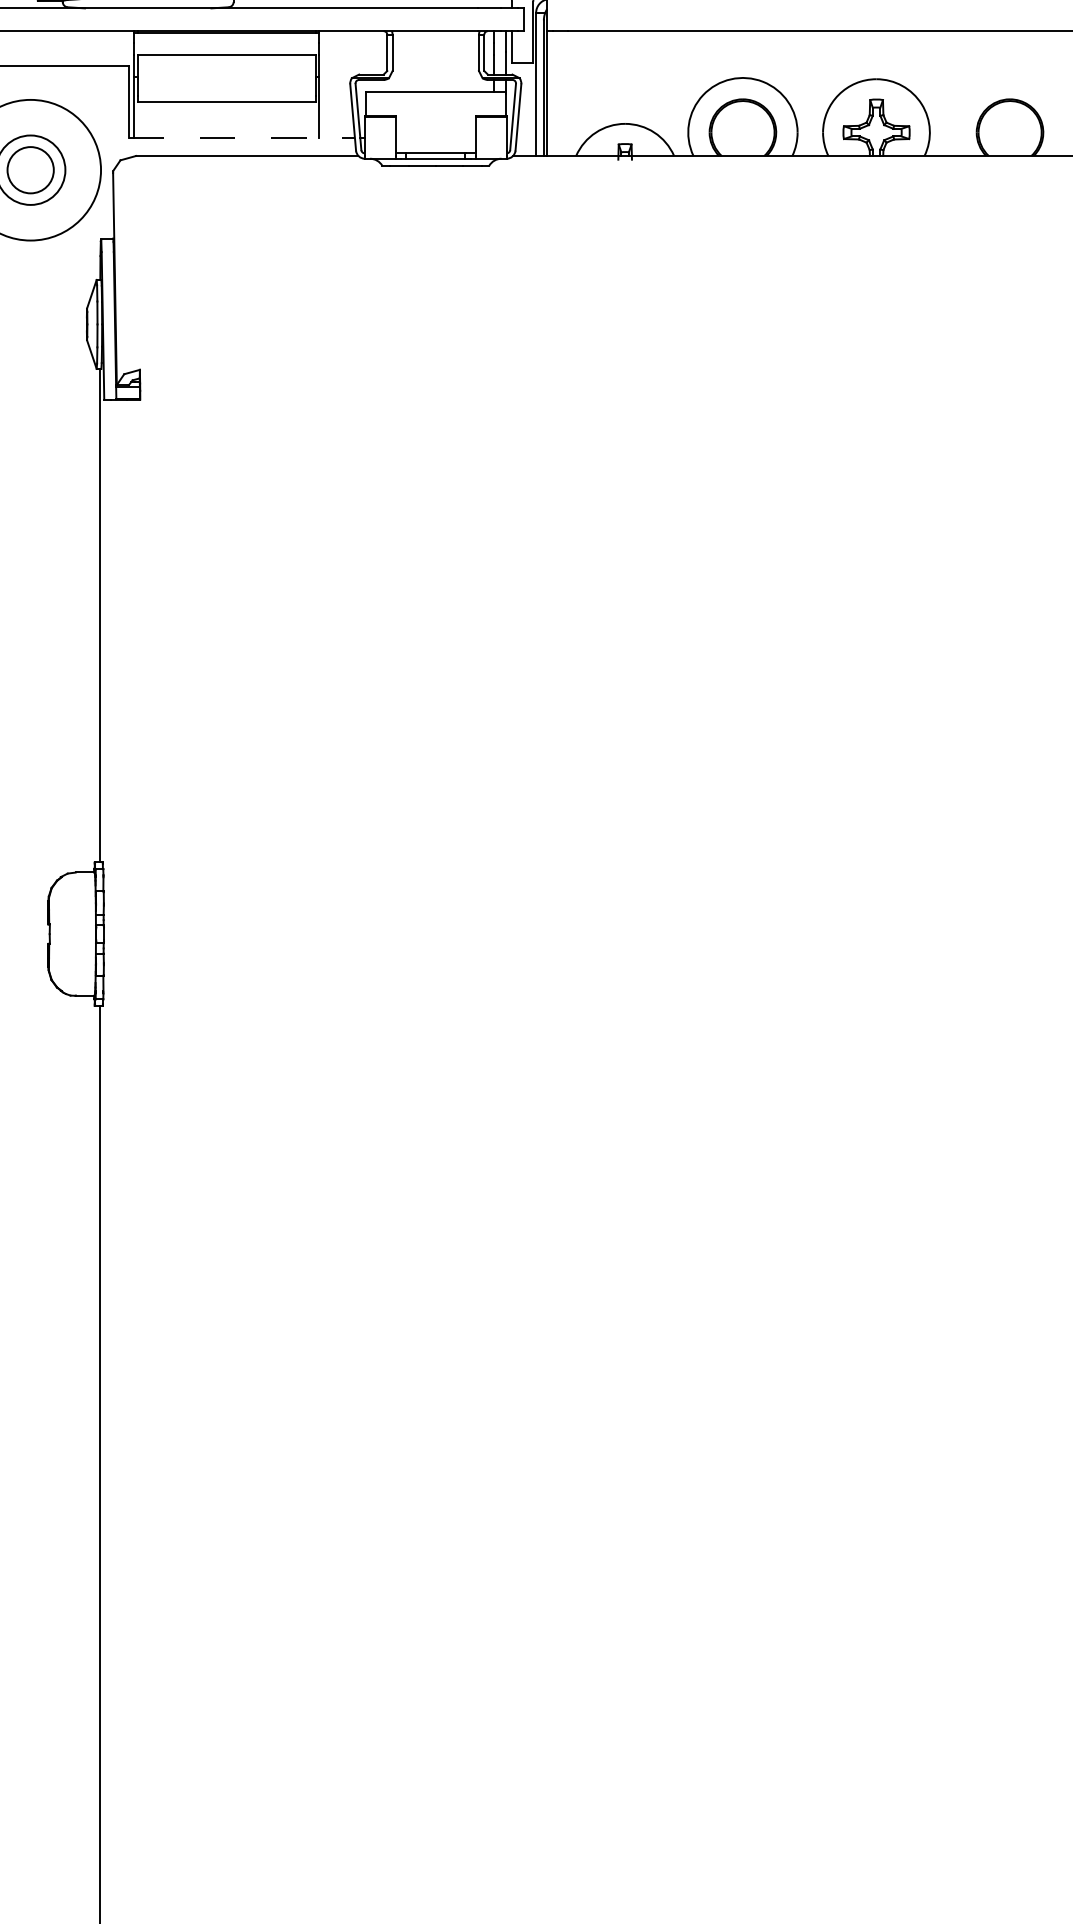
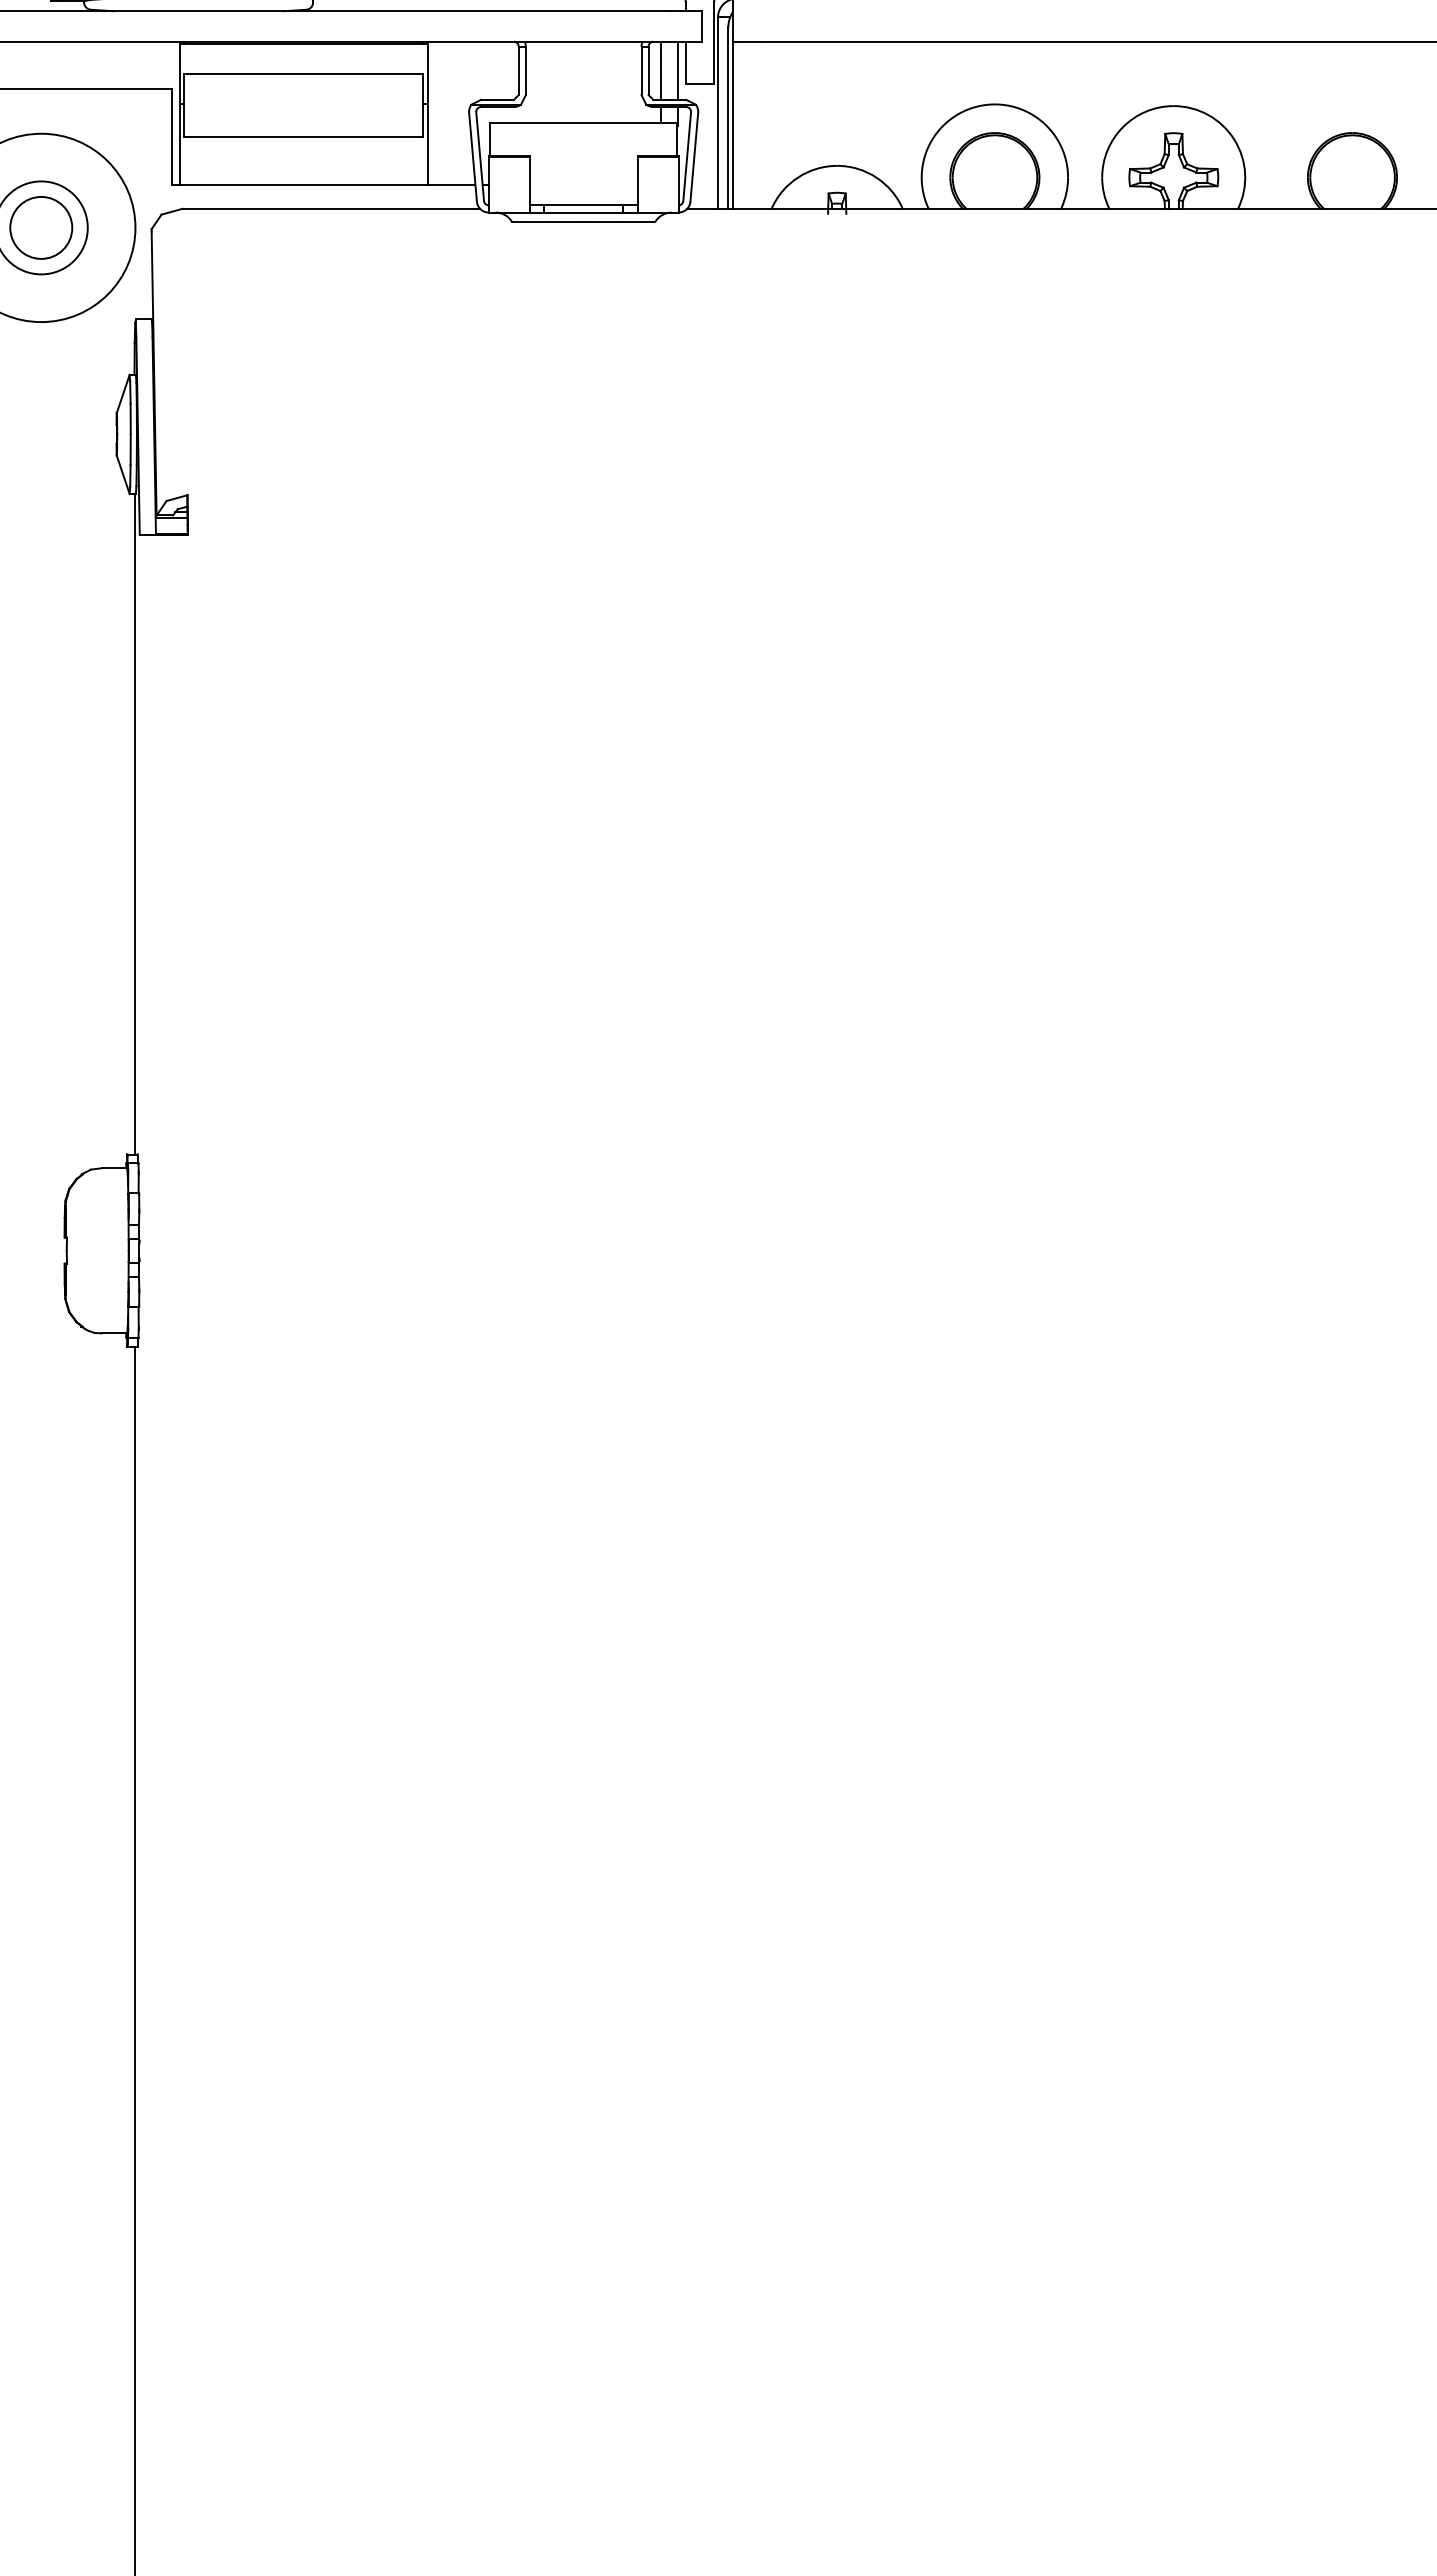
line: (241, 138) -> (323, 185), dashed -> solid

